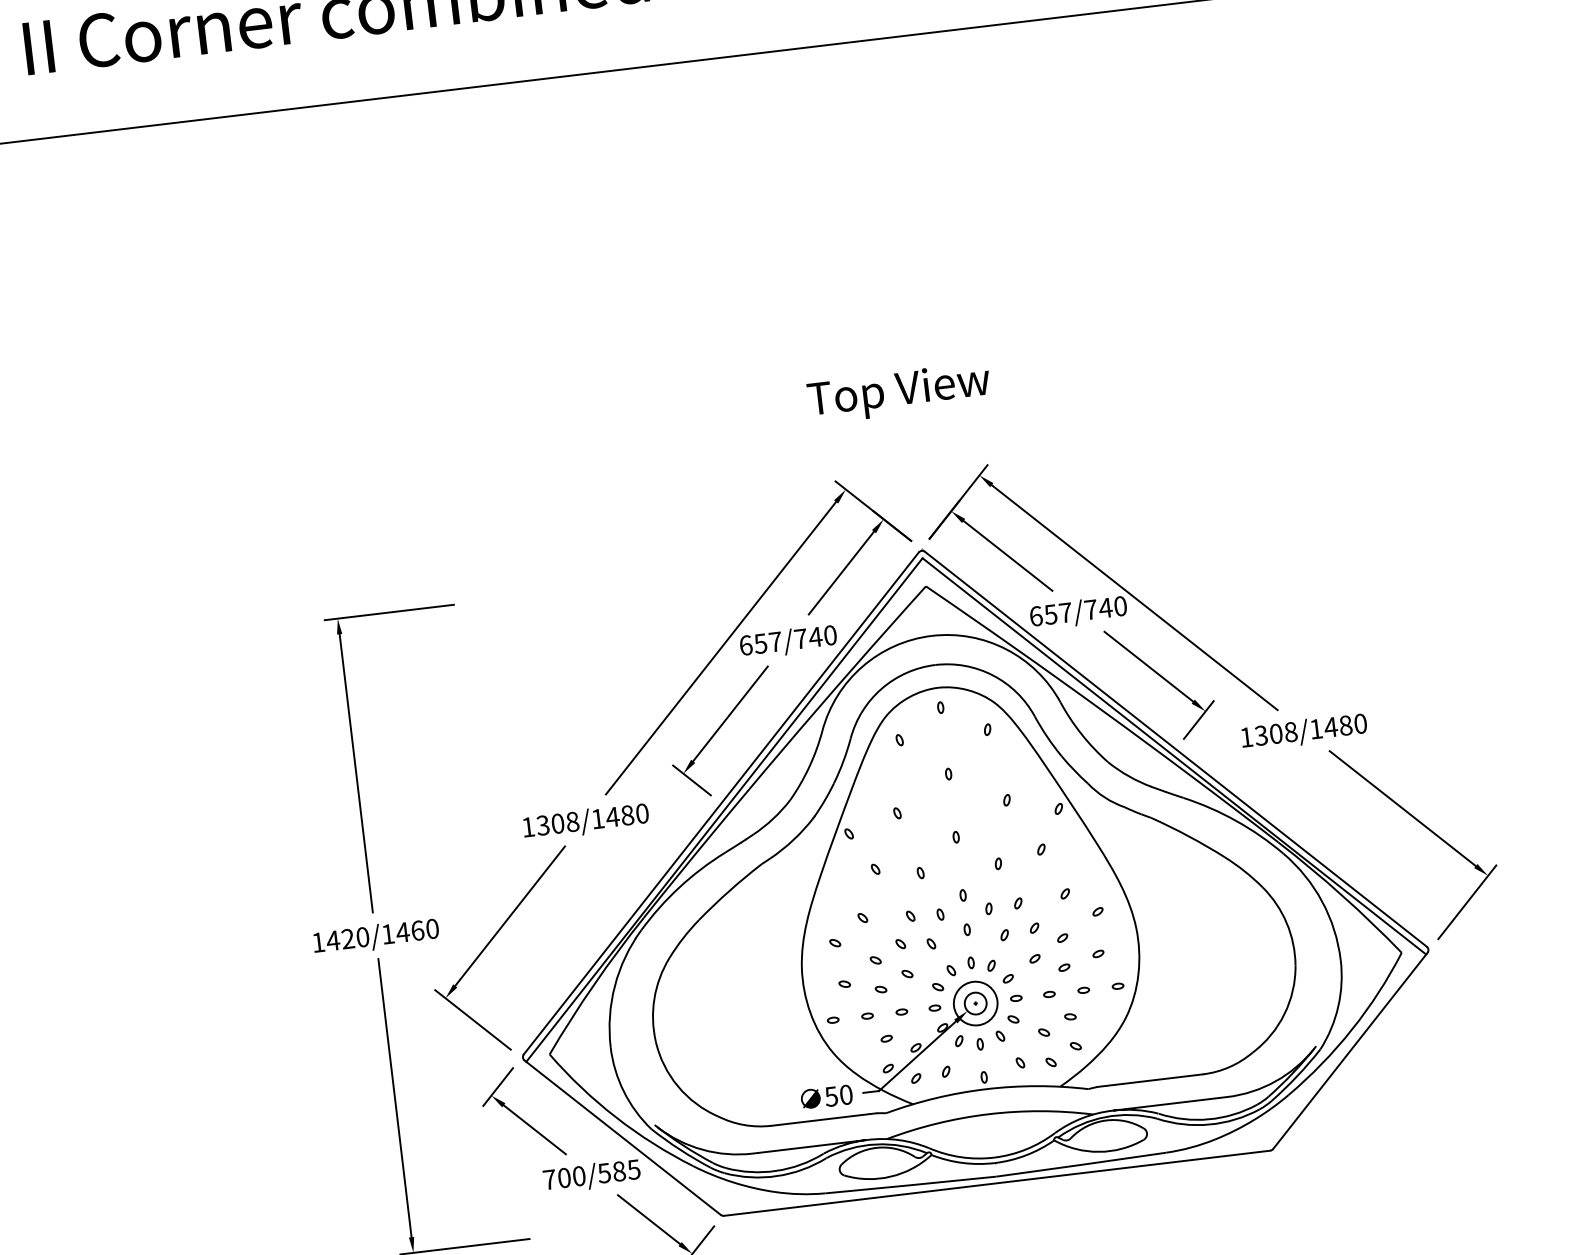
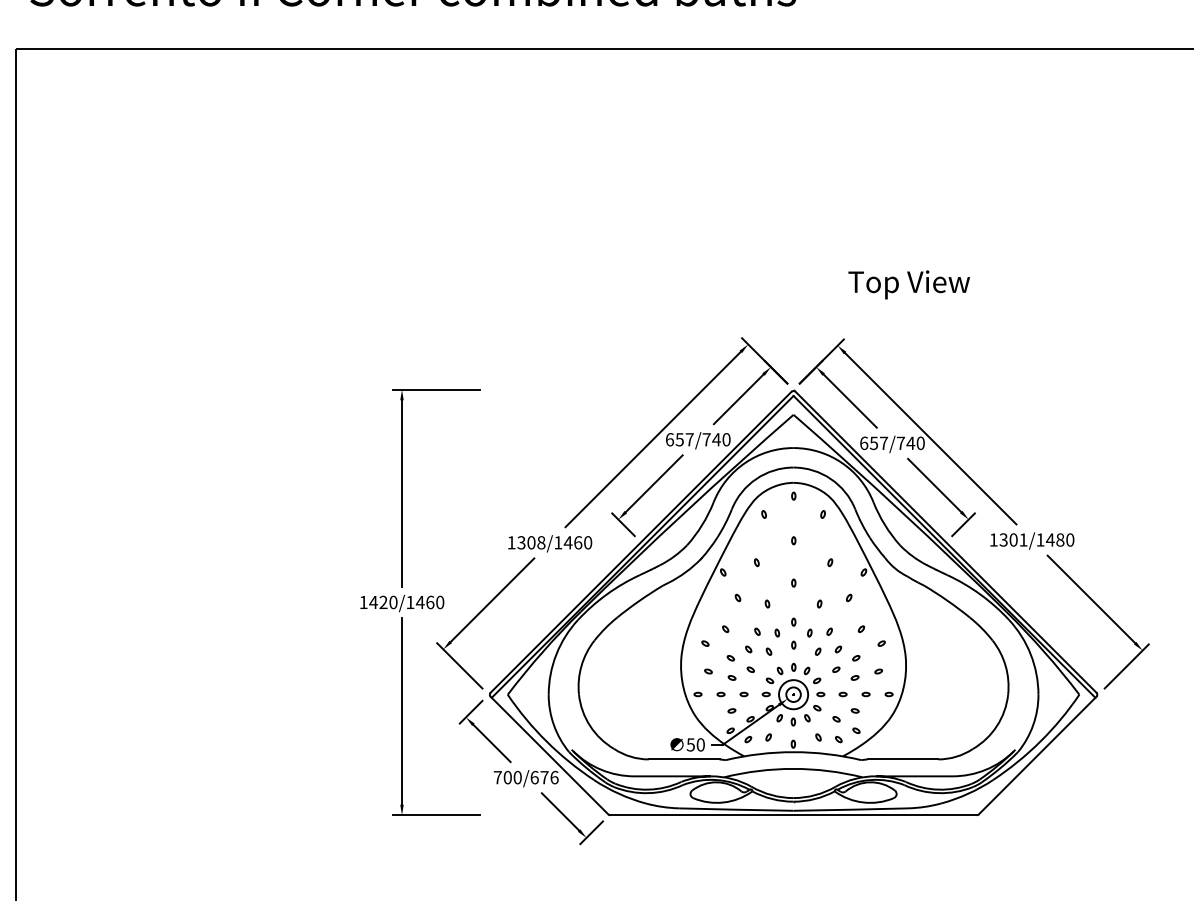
text: (898, 392) -> (908, 284), moved
text: (1290, 731) -> (1023, 539), 1308/1480 -> 1301/1480
text: (628, 814) -> (578, 542), 1308/1480 -> 1308/1460
text: (619, 1171) -> (544, 777), 700/585 -> 700/676

